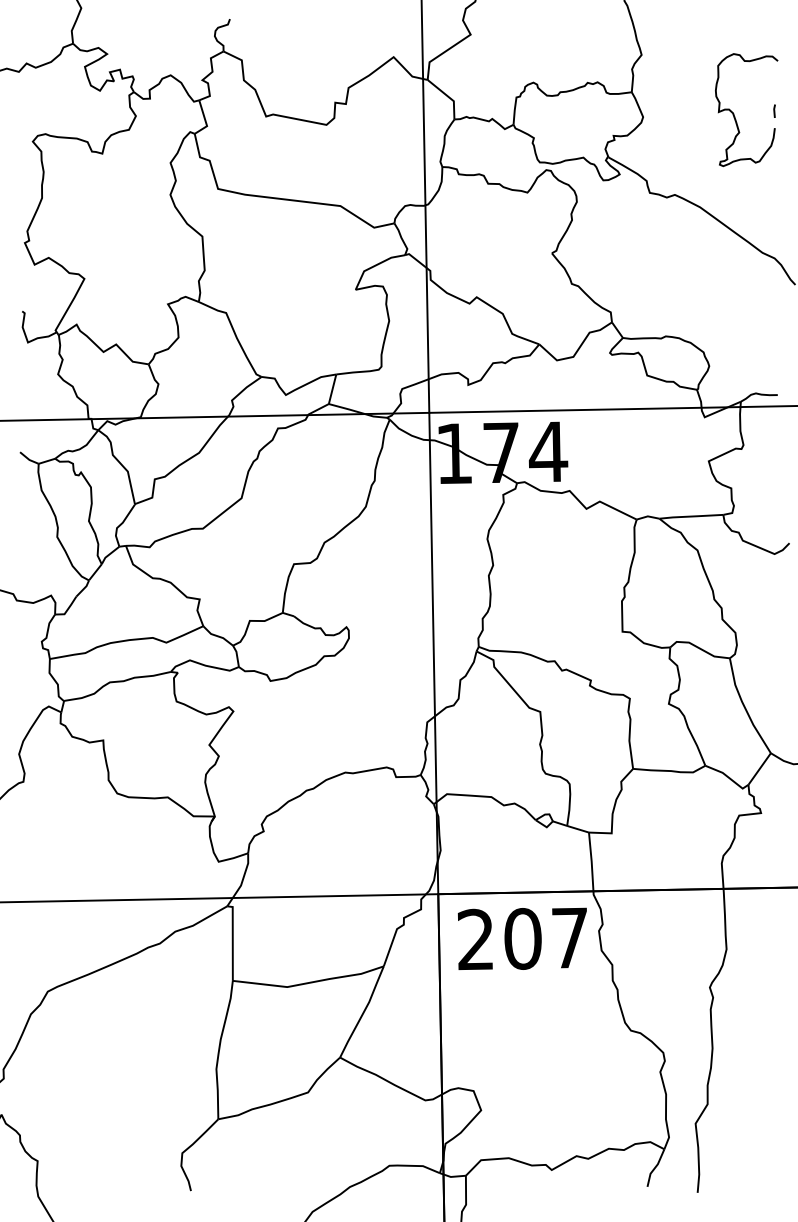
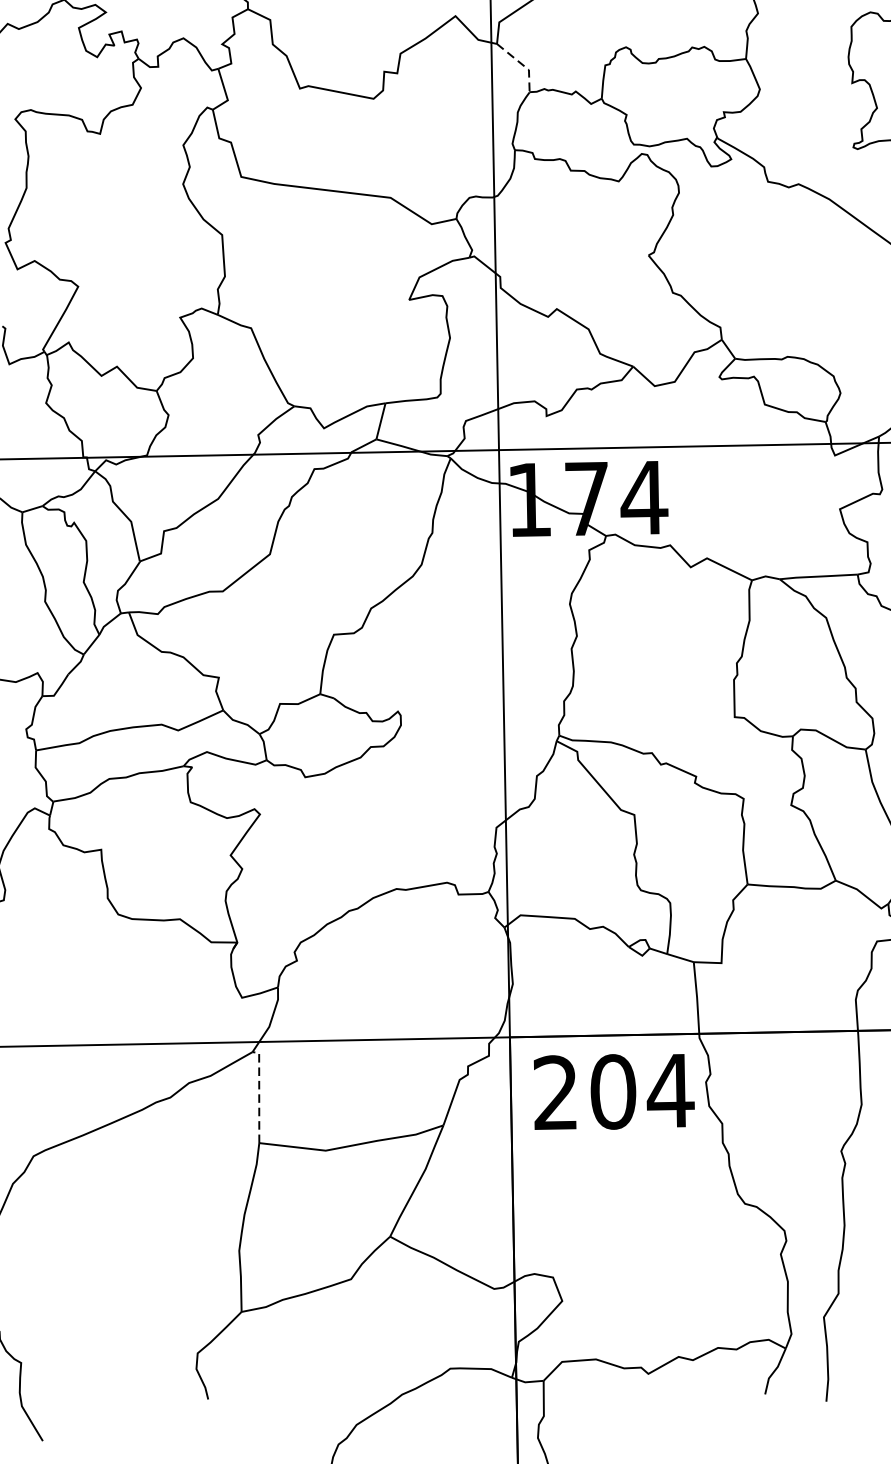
line: (448, 96) -> (522, 64), solid -> dashed
text: (569, 937) -> (670, 1090), 207 -> 204
line: (232, 939) -> (258, 1092), solid -> dashed

